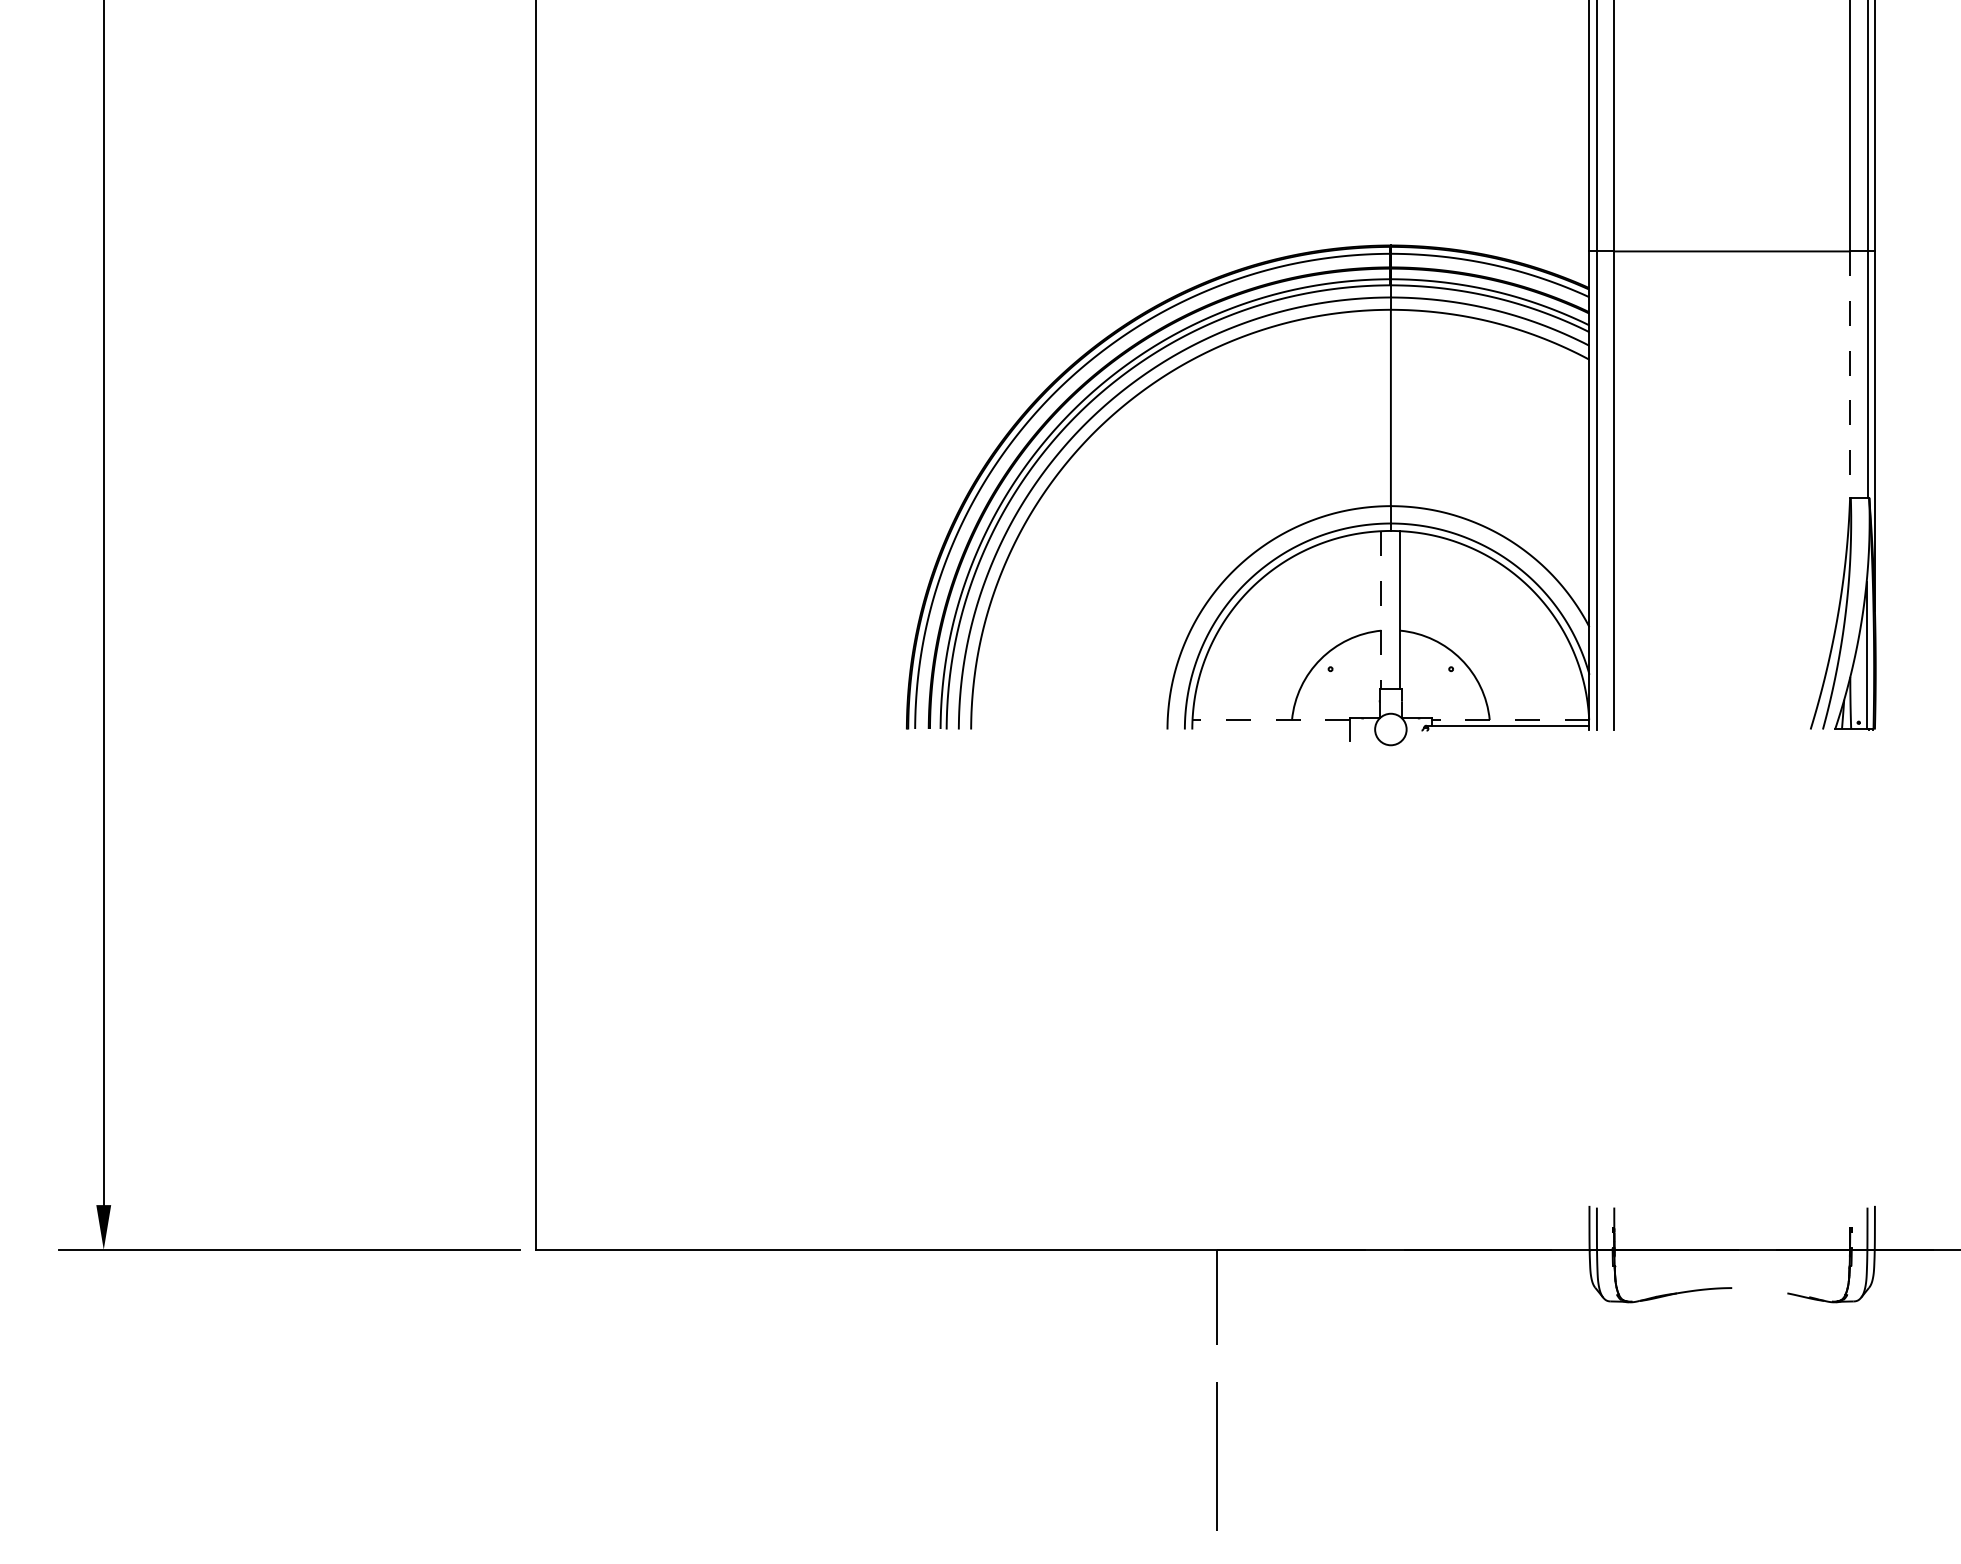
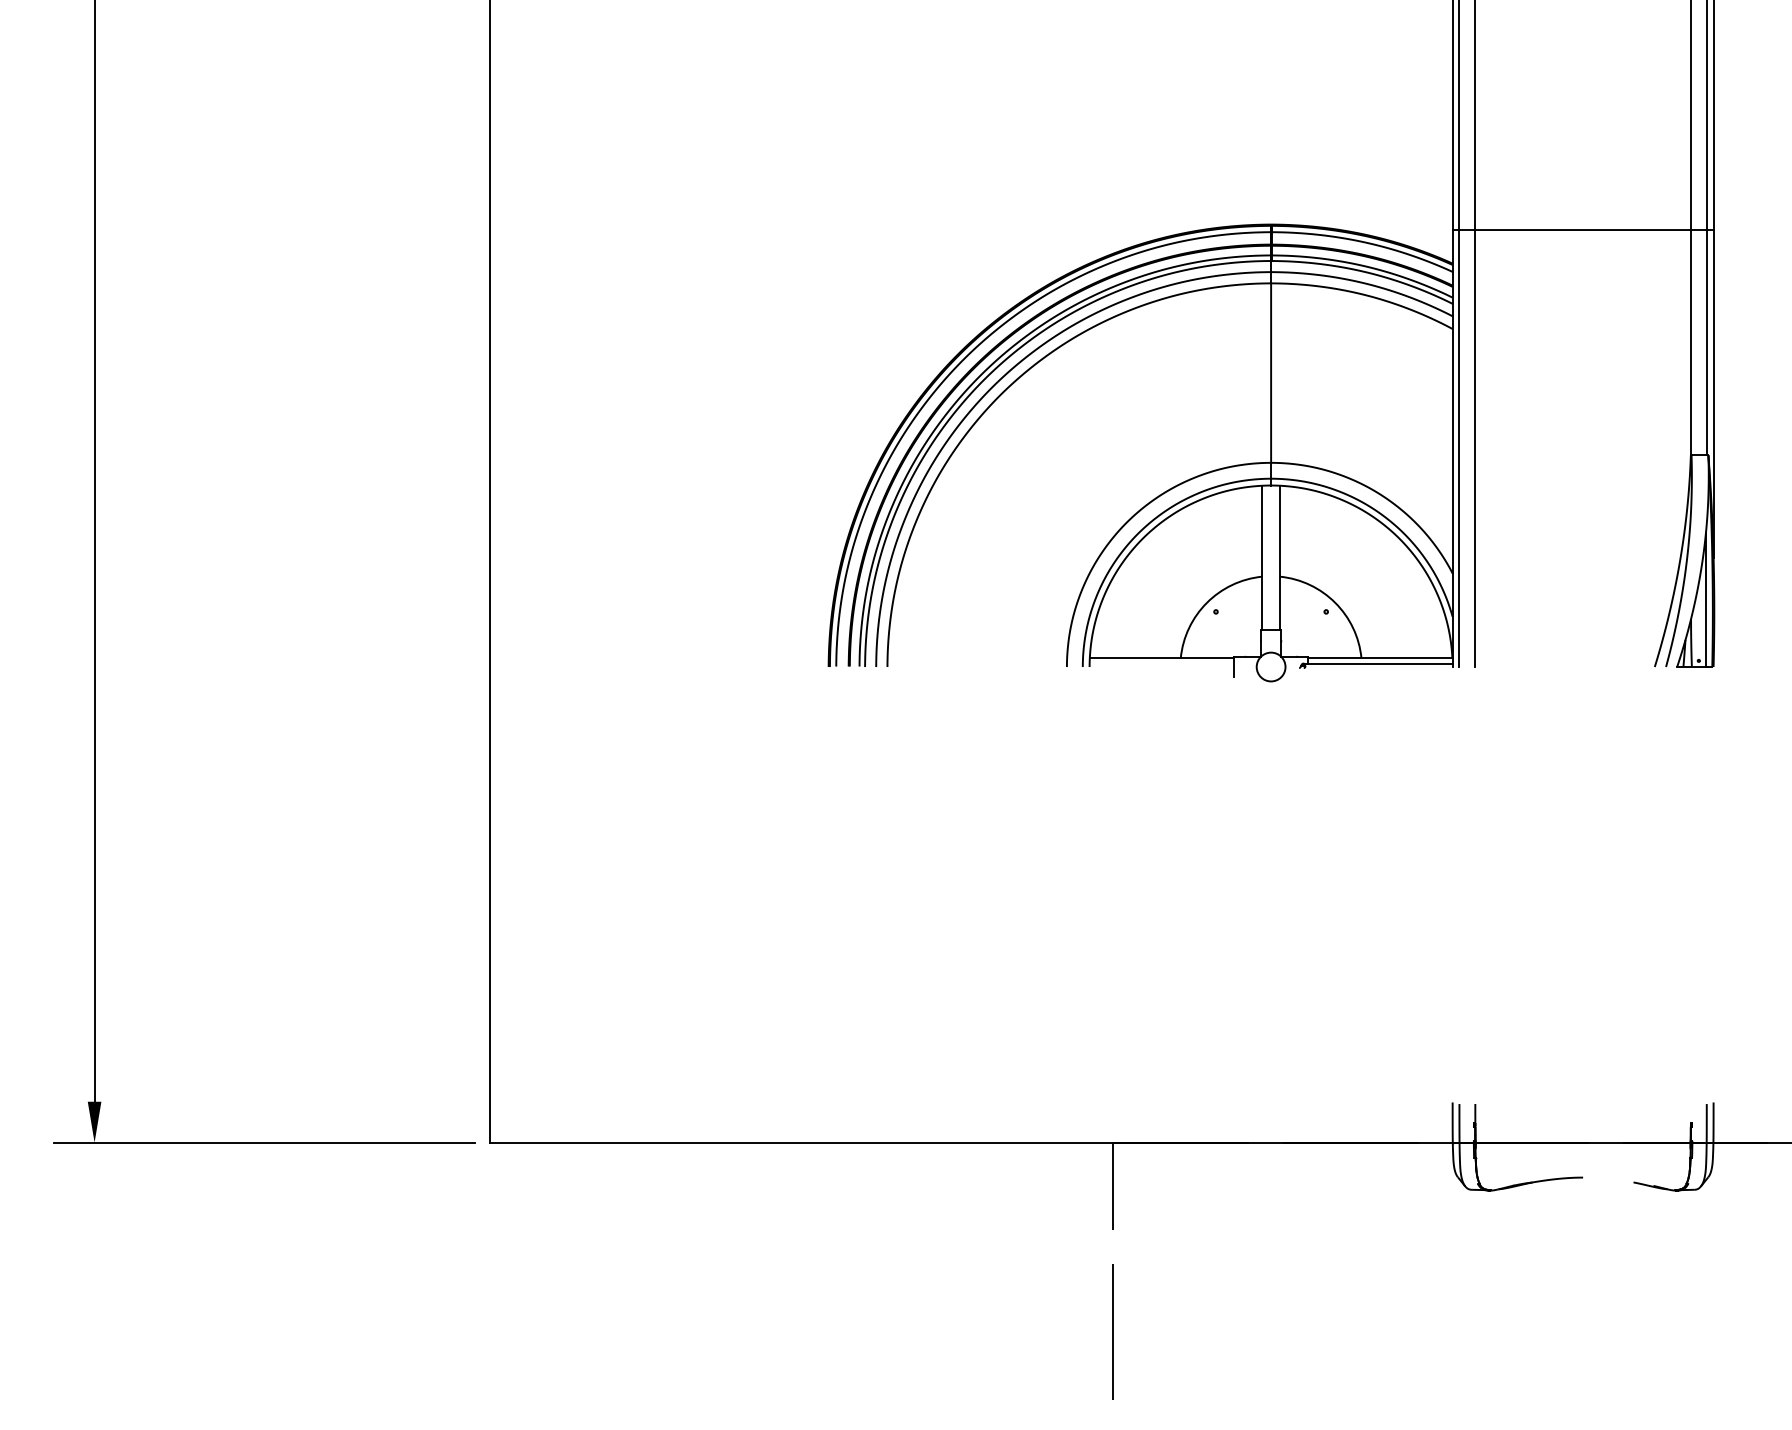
line: (1849, 374) -> (1690, 342), dashed -> solid
line: (1381, 610) -> (1262, 558), dashed -> solid
line: (1270, 720) -> (1161, 658), dashed -> solid
line: (1509, 720) -> (1379, 658), dashed -> solid

